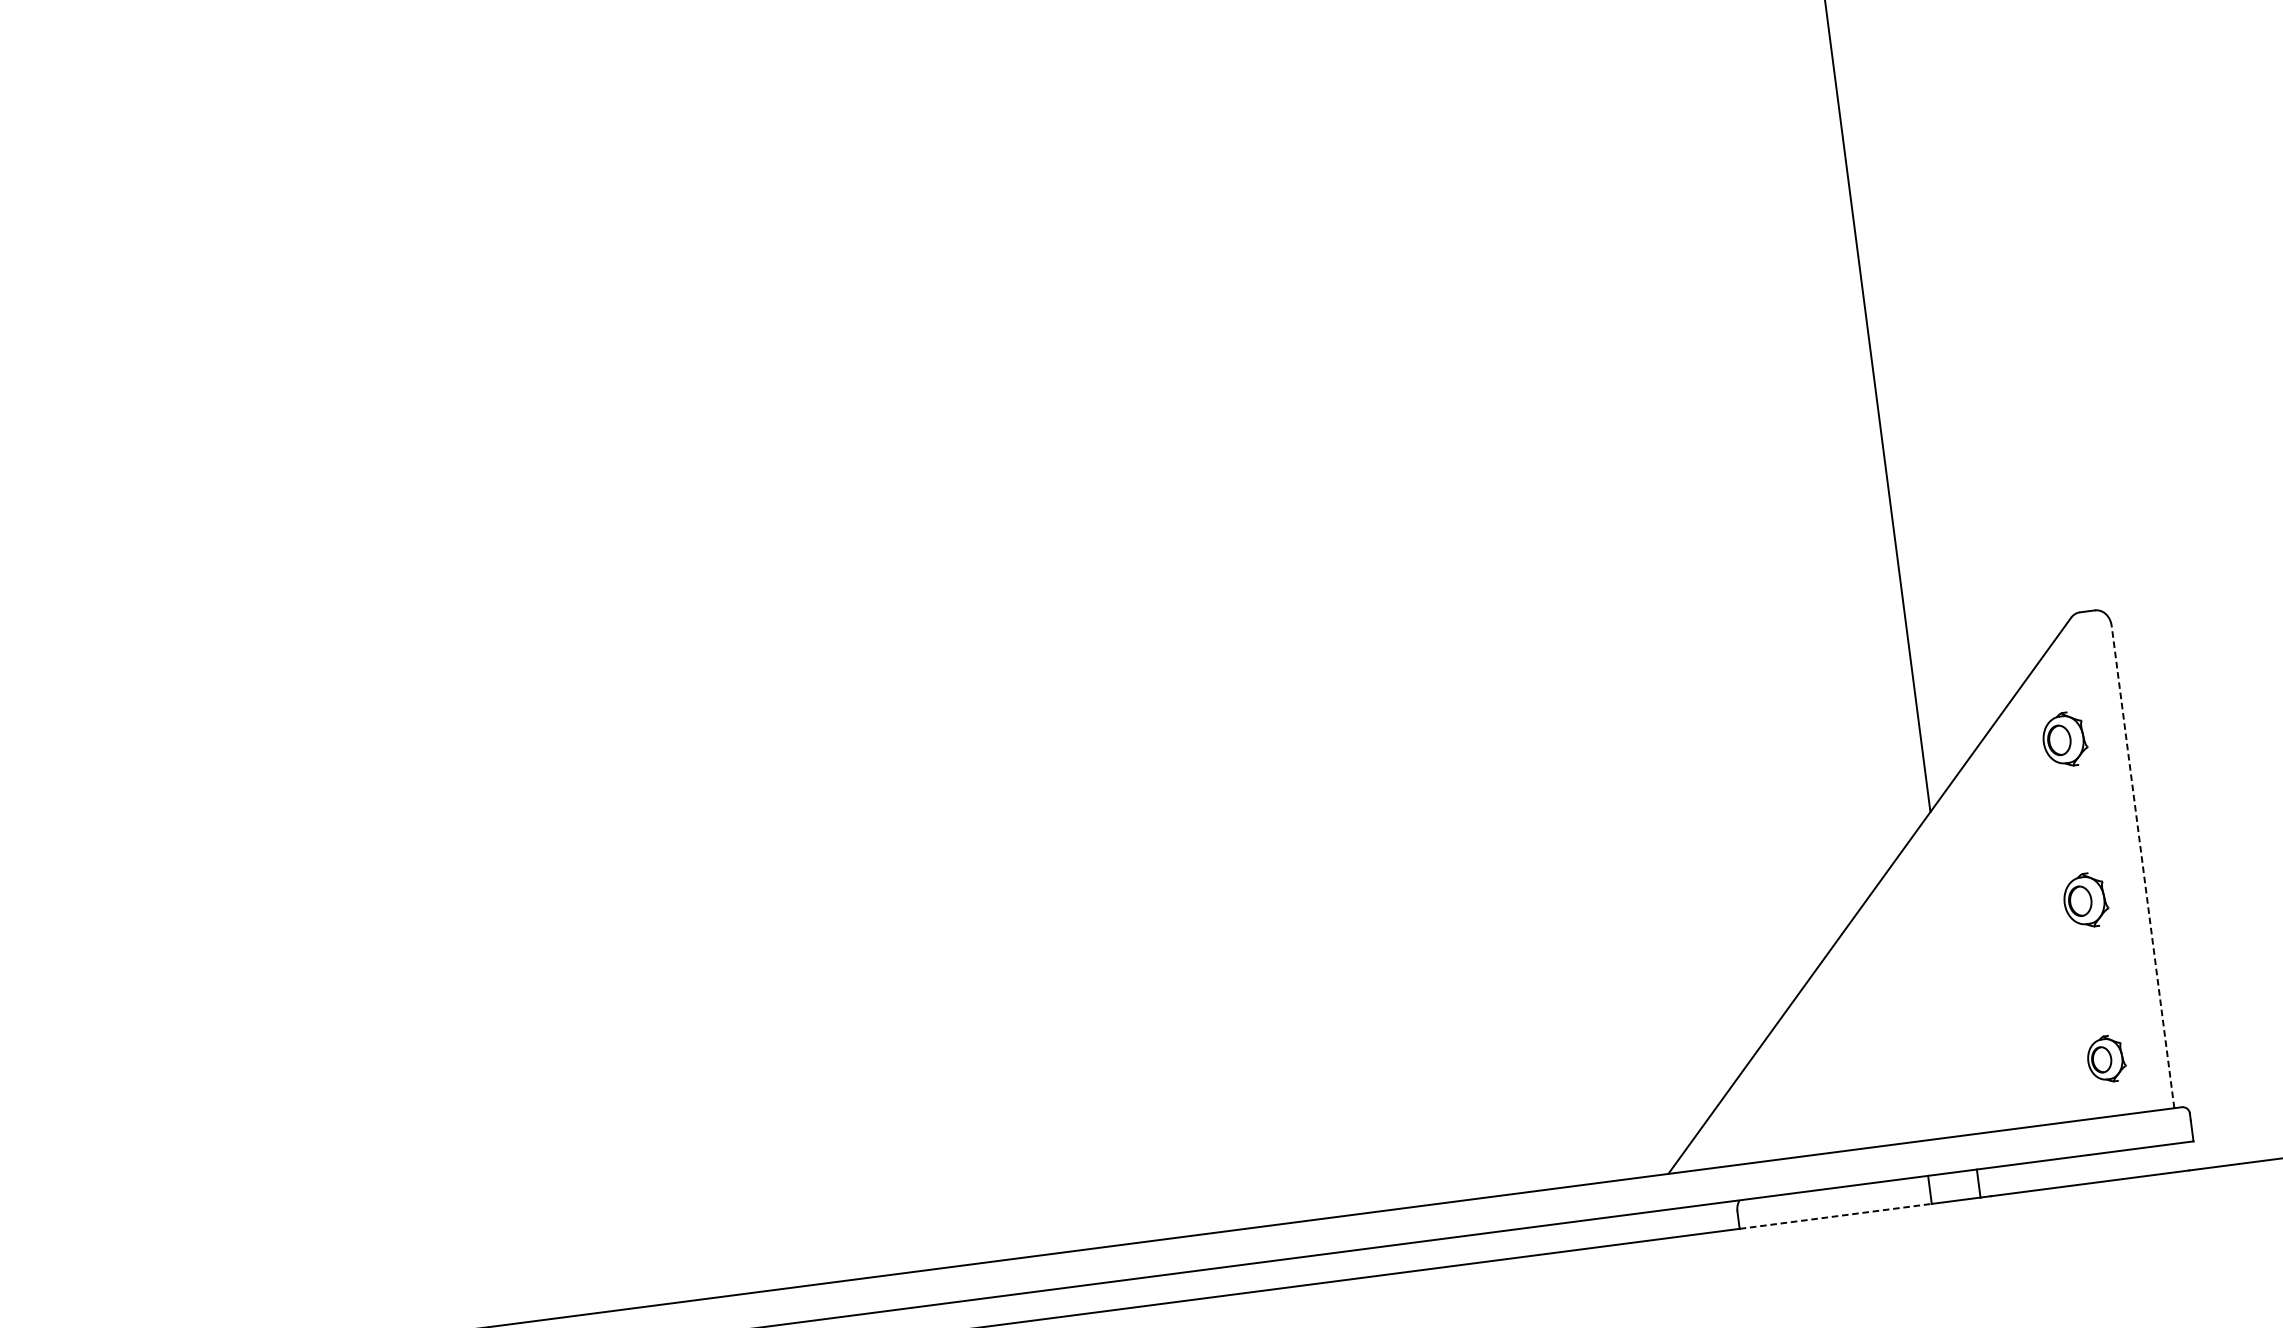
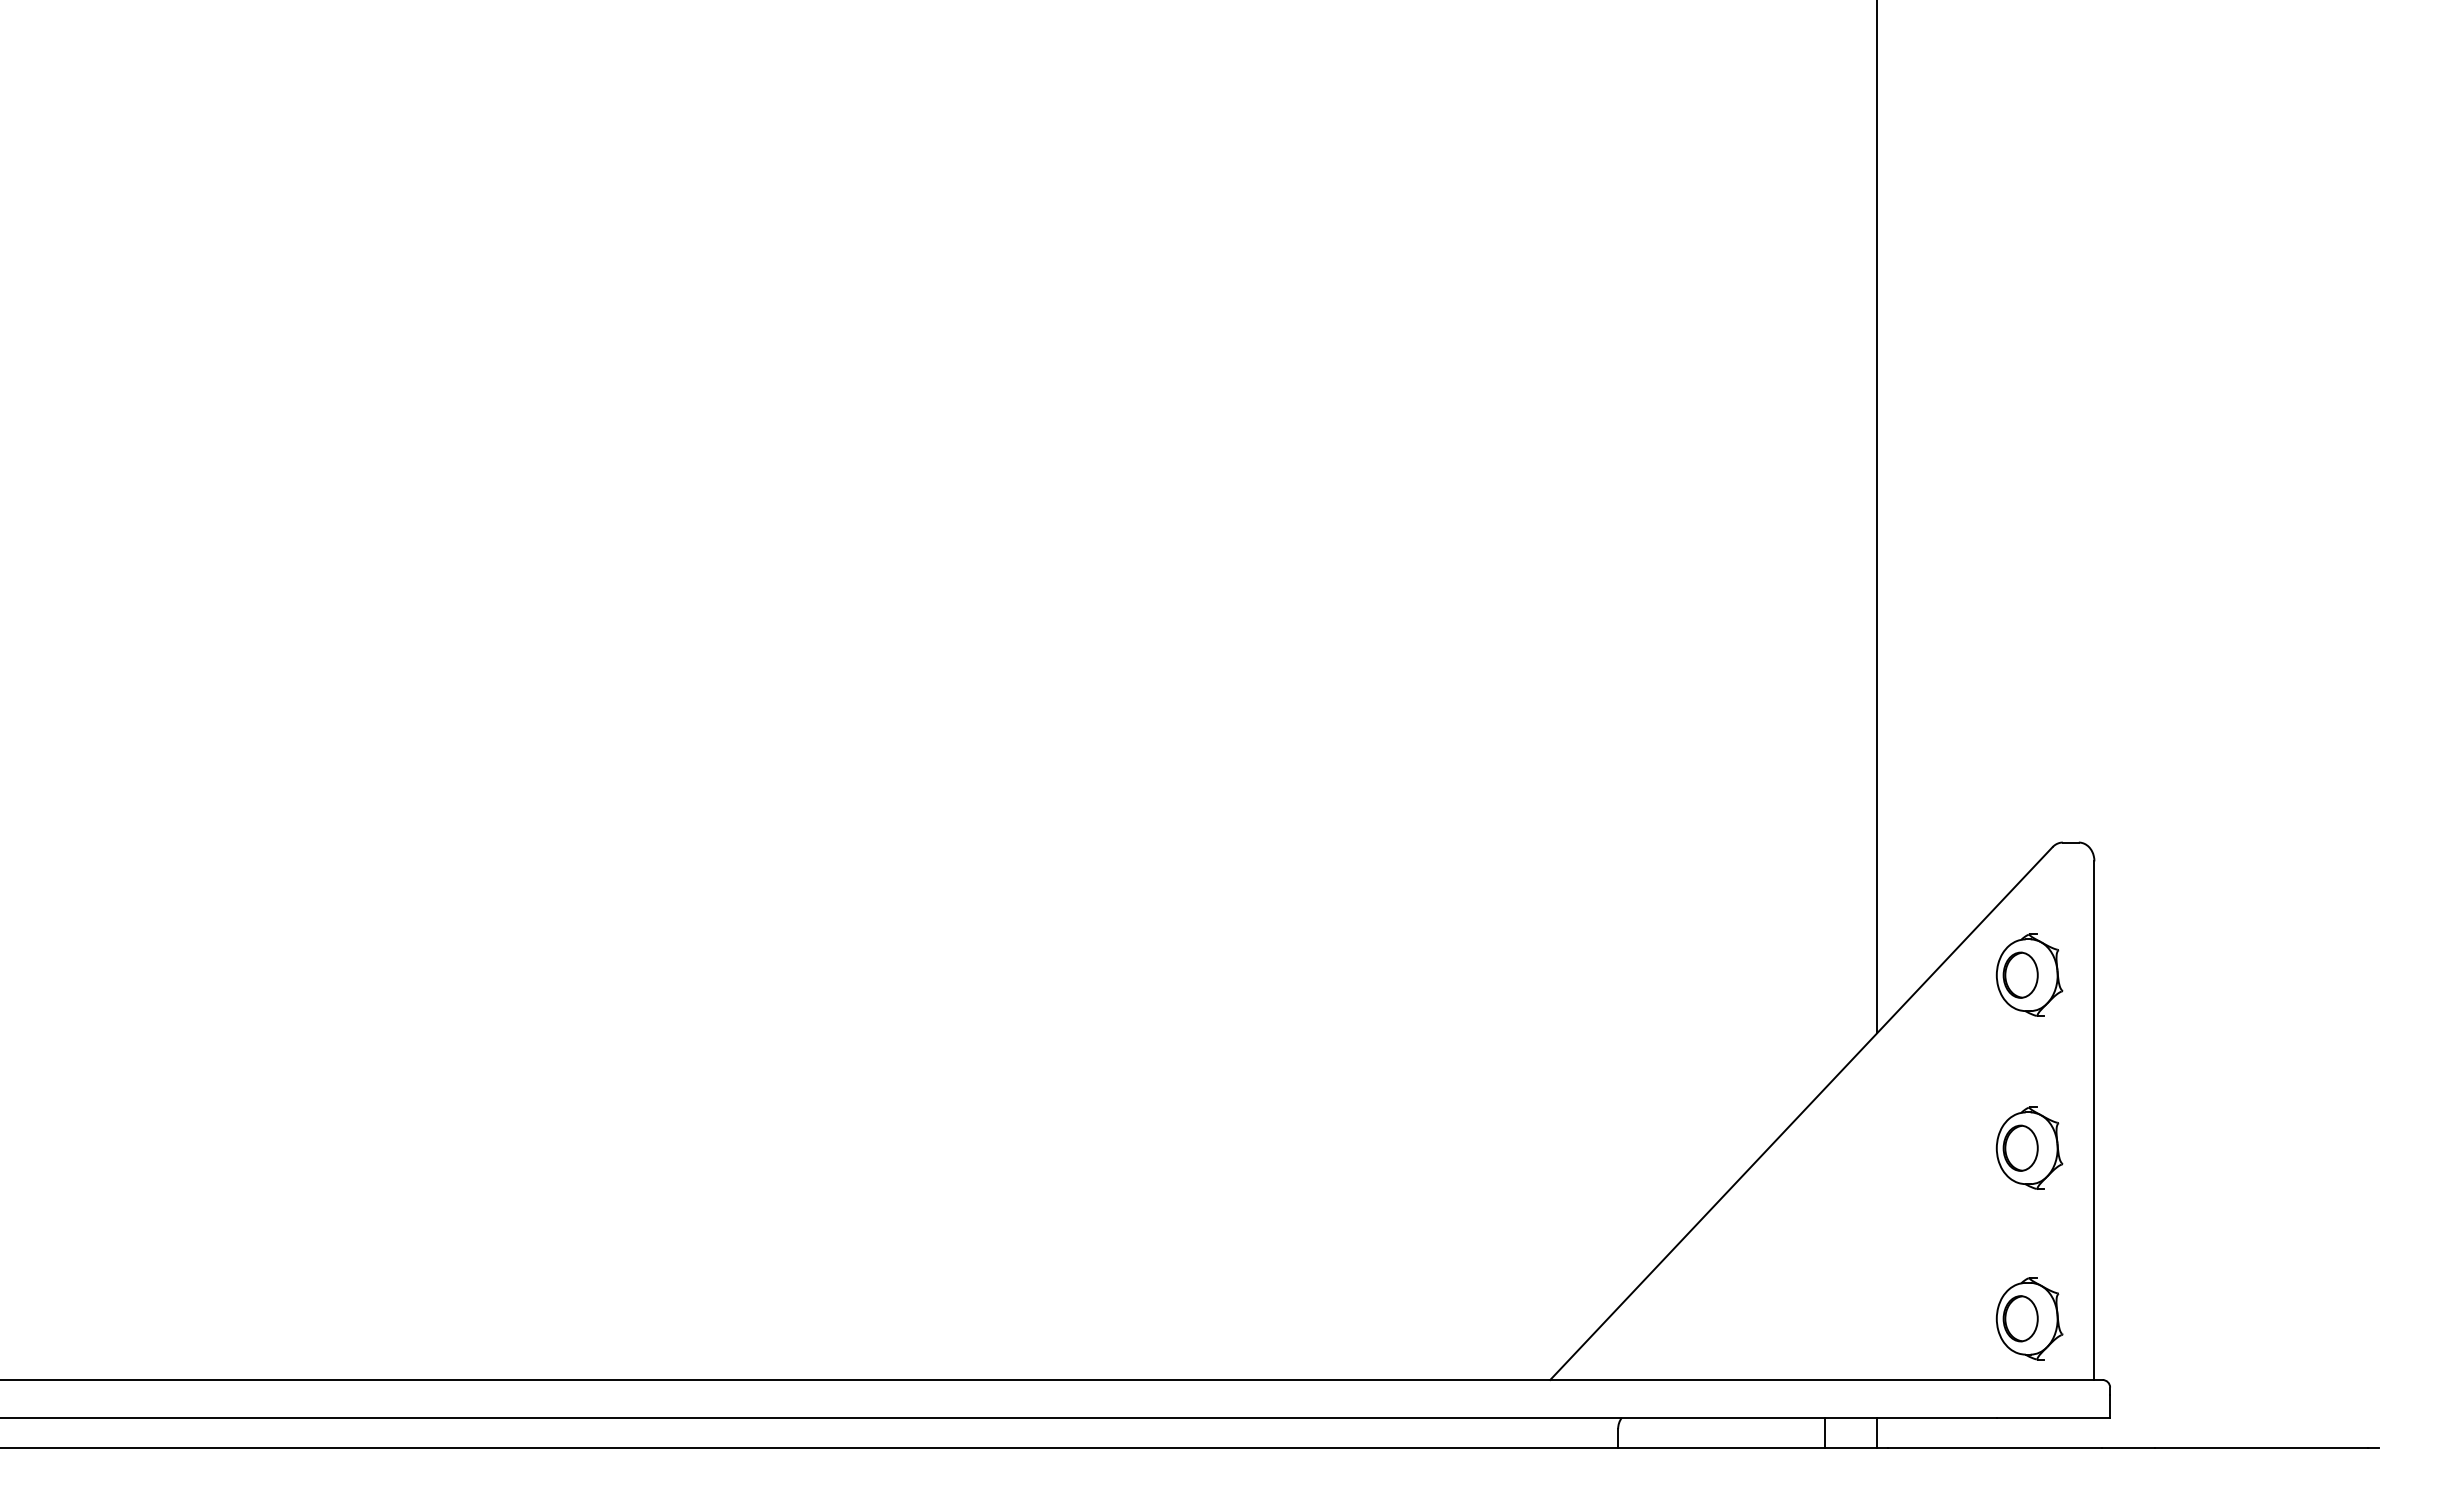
part: (2065, 739) -> (2029, 974), size x1.43
line: (2143, 866) -> (2094, 1120), dashed -> solid
part: (2085, 899) -> (2029, 1147), size x1.43
part: (2106, 1058) -> (2029, 1318), size x1.67
line: (1835, 1216) -> (1721, 1447), dashed -> solid

